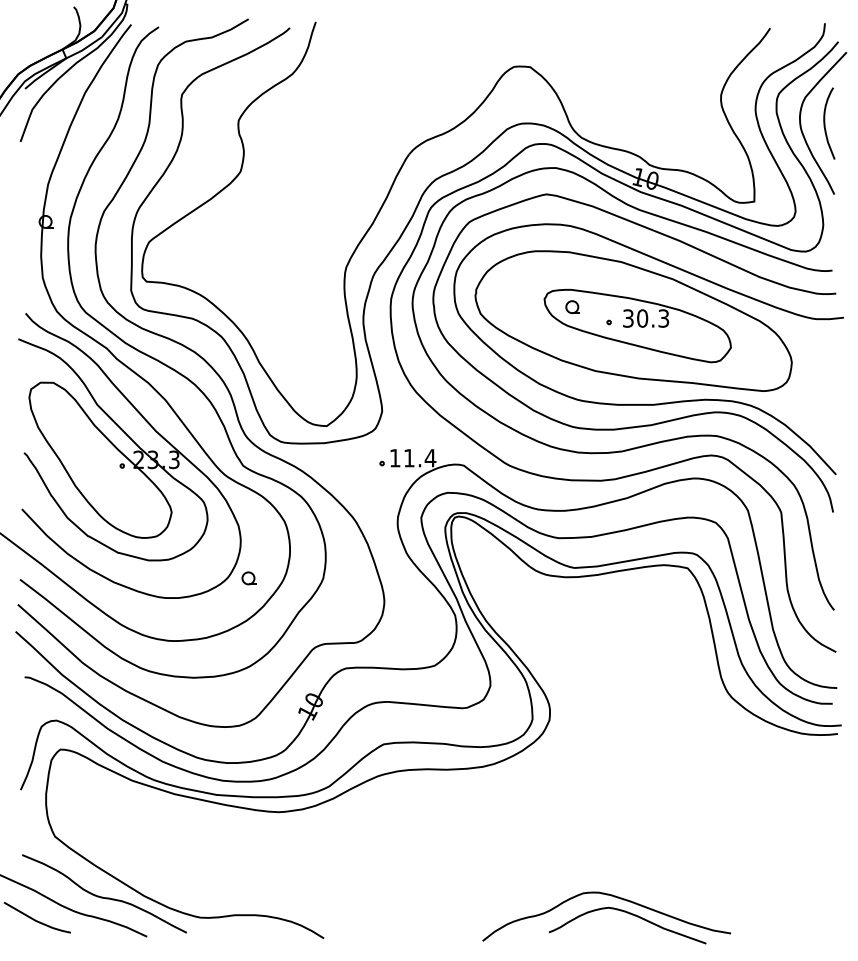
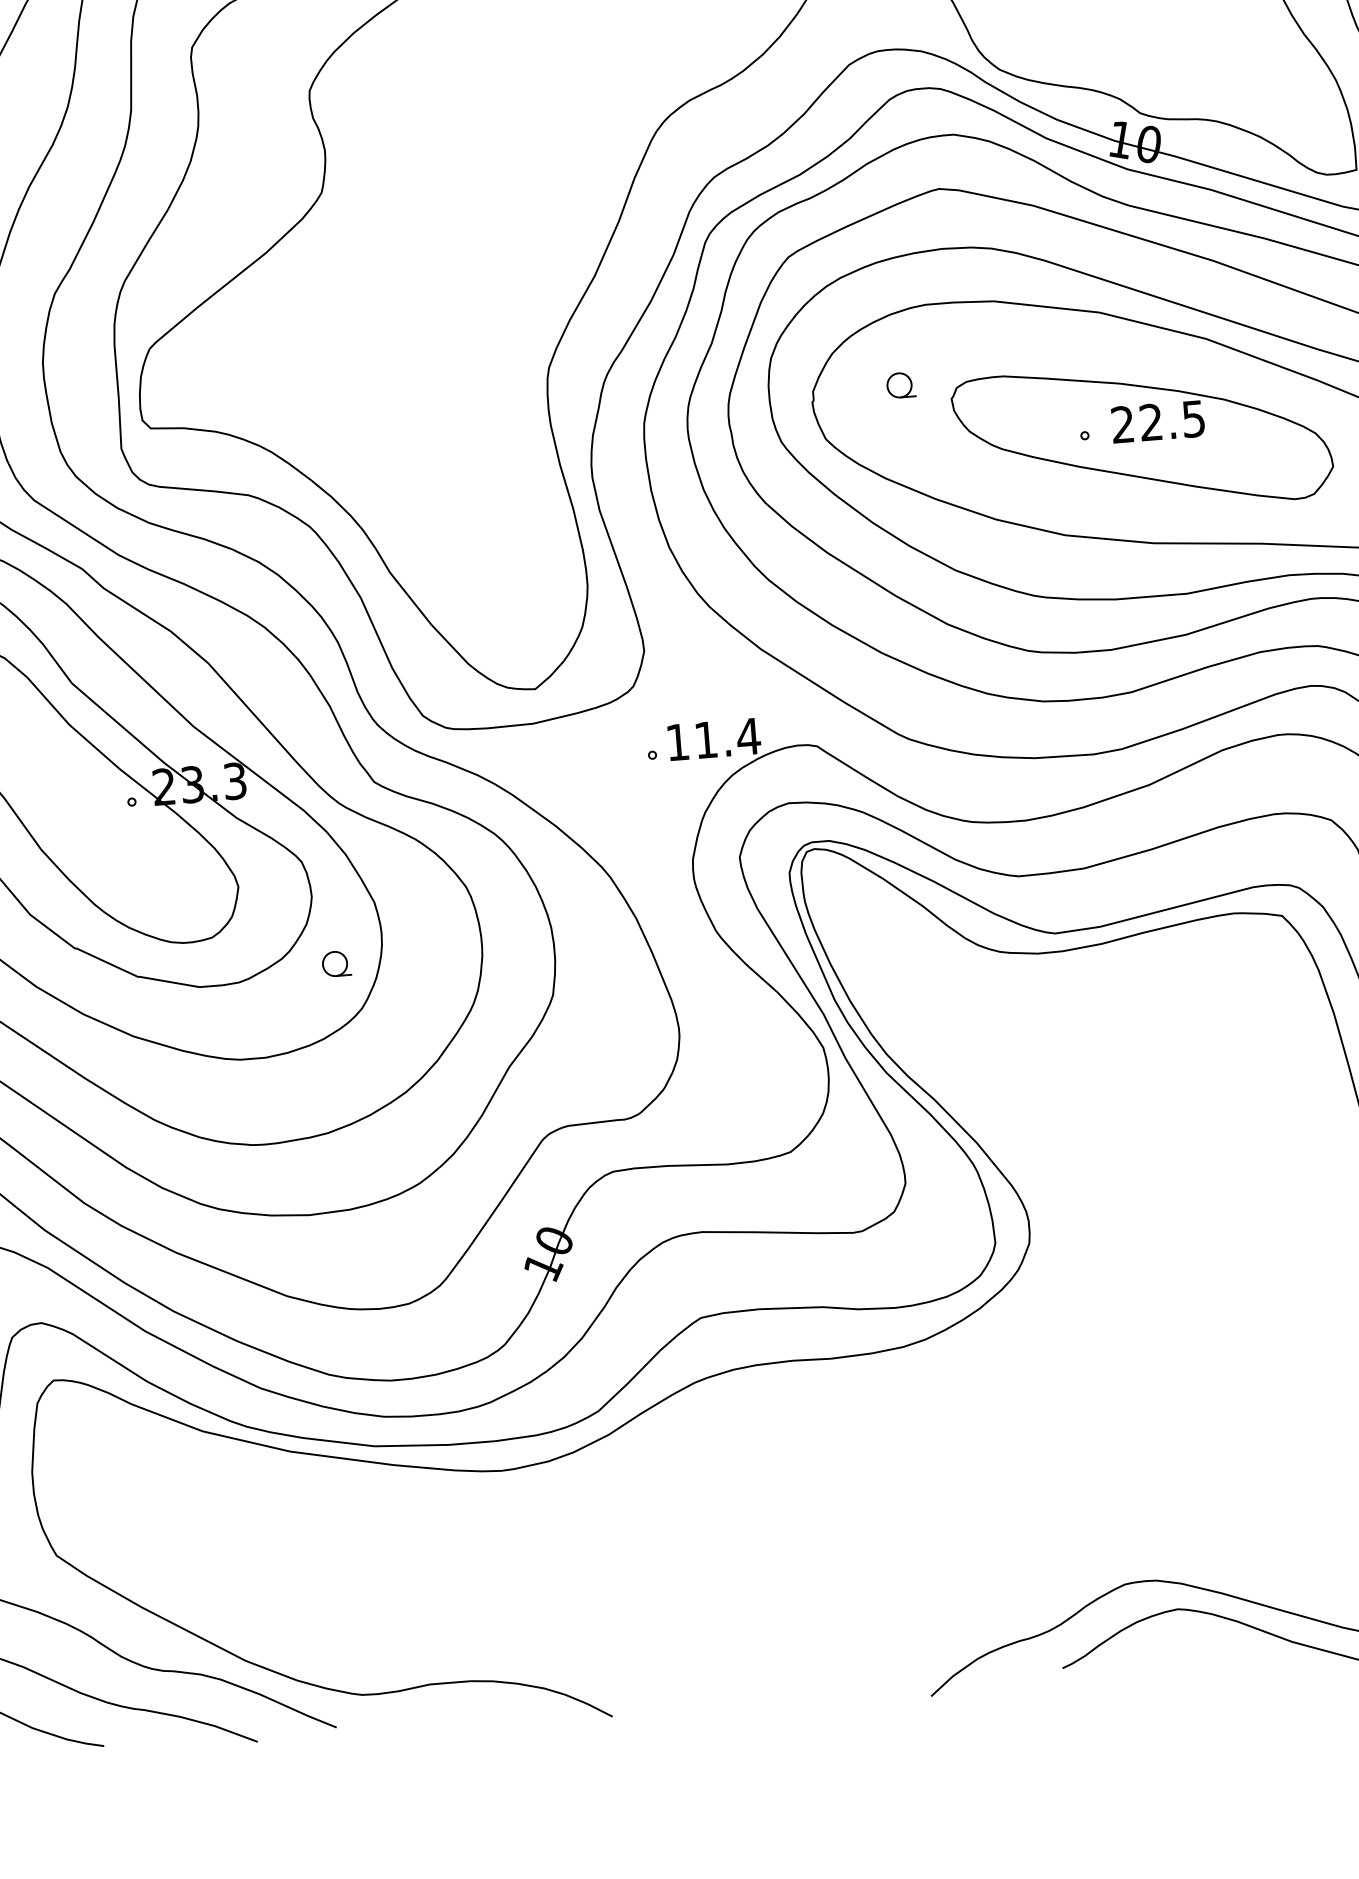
part: (572, 307) -> (899, 386), moved
text: (646, 318) -> (1159, 421), 30.3 -> 22.5
part: (248, 578) -> (335, 964), moved

